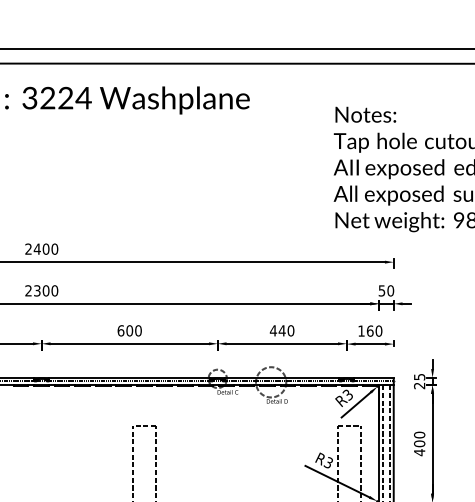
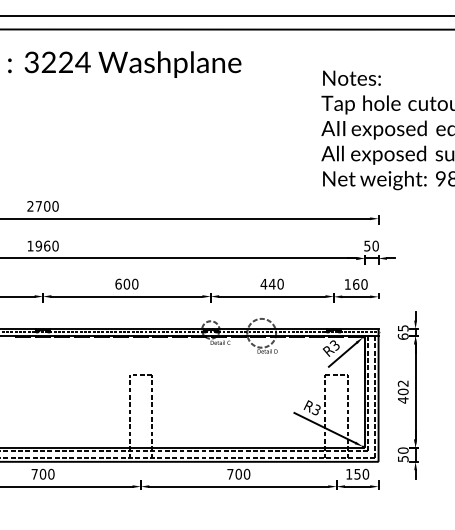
text: (36, 249) -> (38, 206), 2400 -> 2700
text: (36, 290) -> (38, 245), 2300 -> 1960
text: (418, 385) -> (402, 336), 25 -> 65
text: (418, 435) -> (402, 383), 400 -> 402

